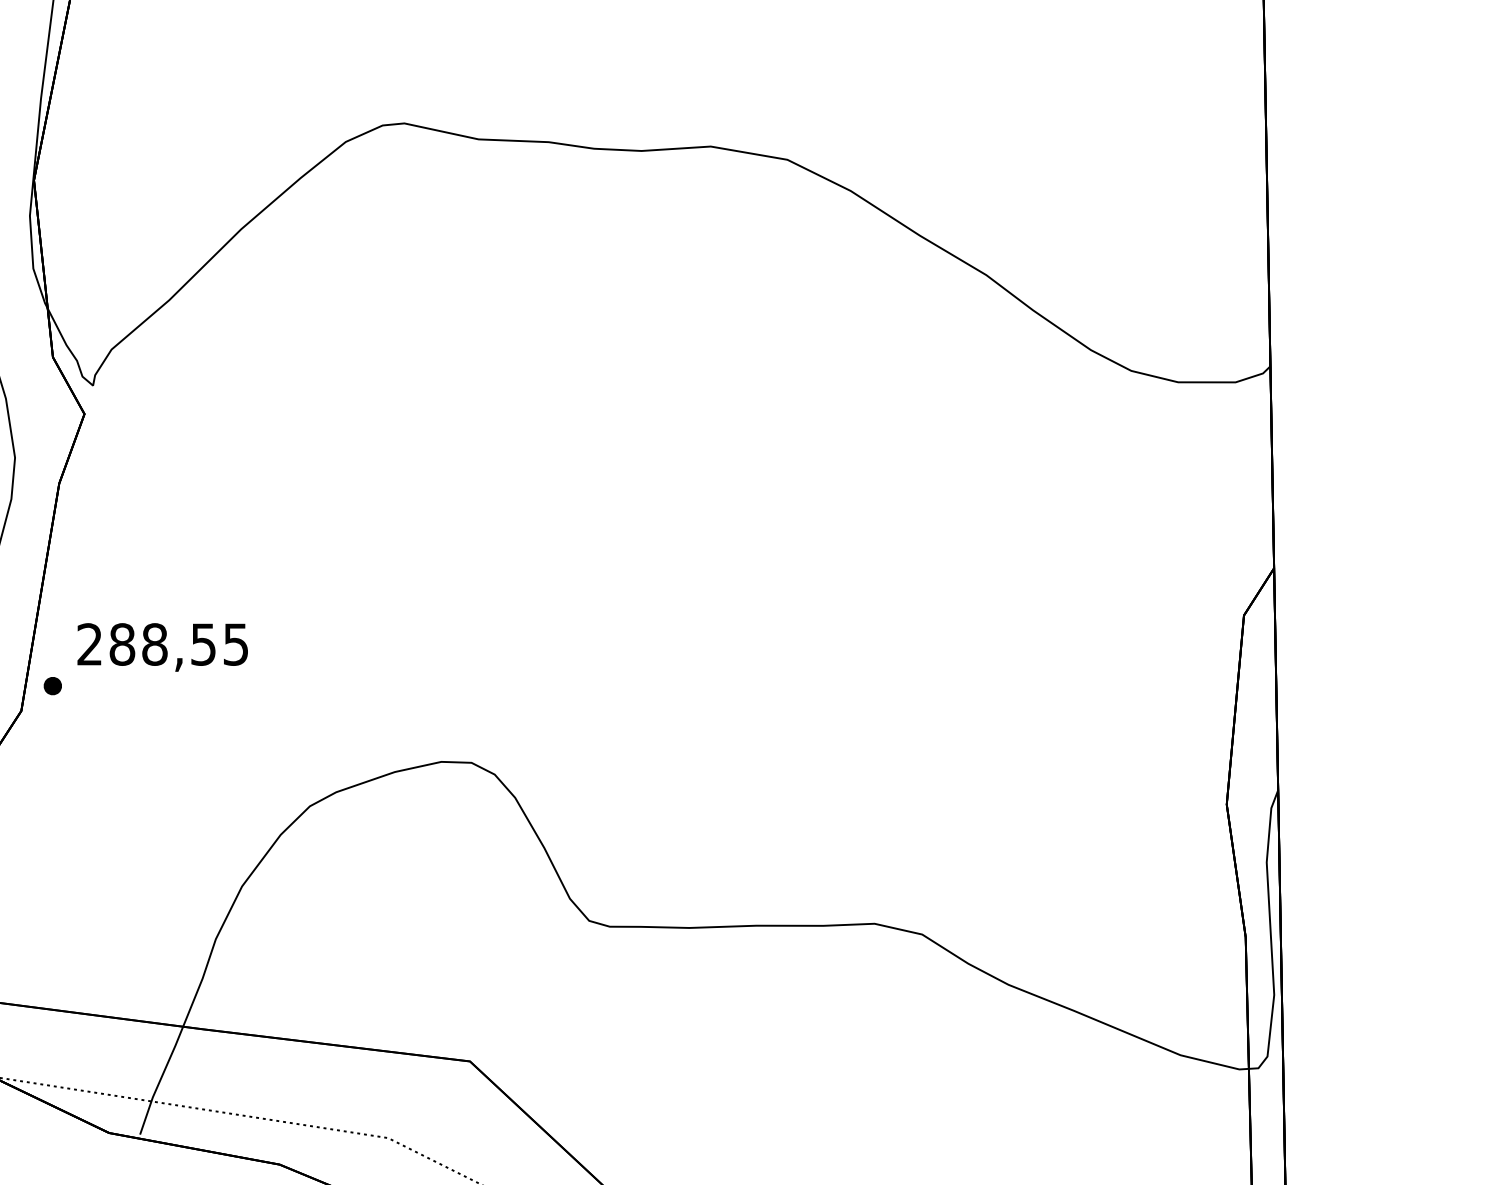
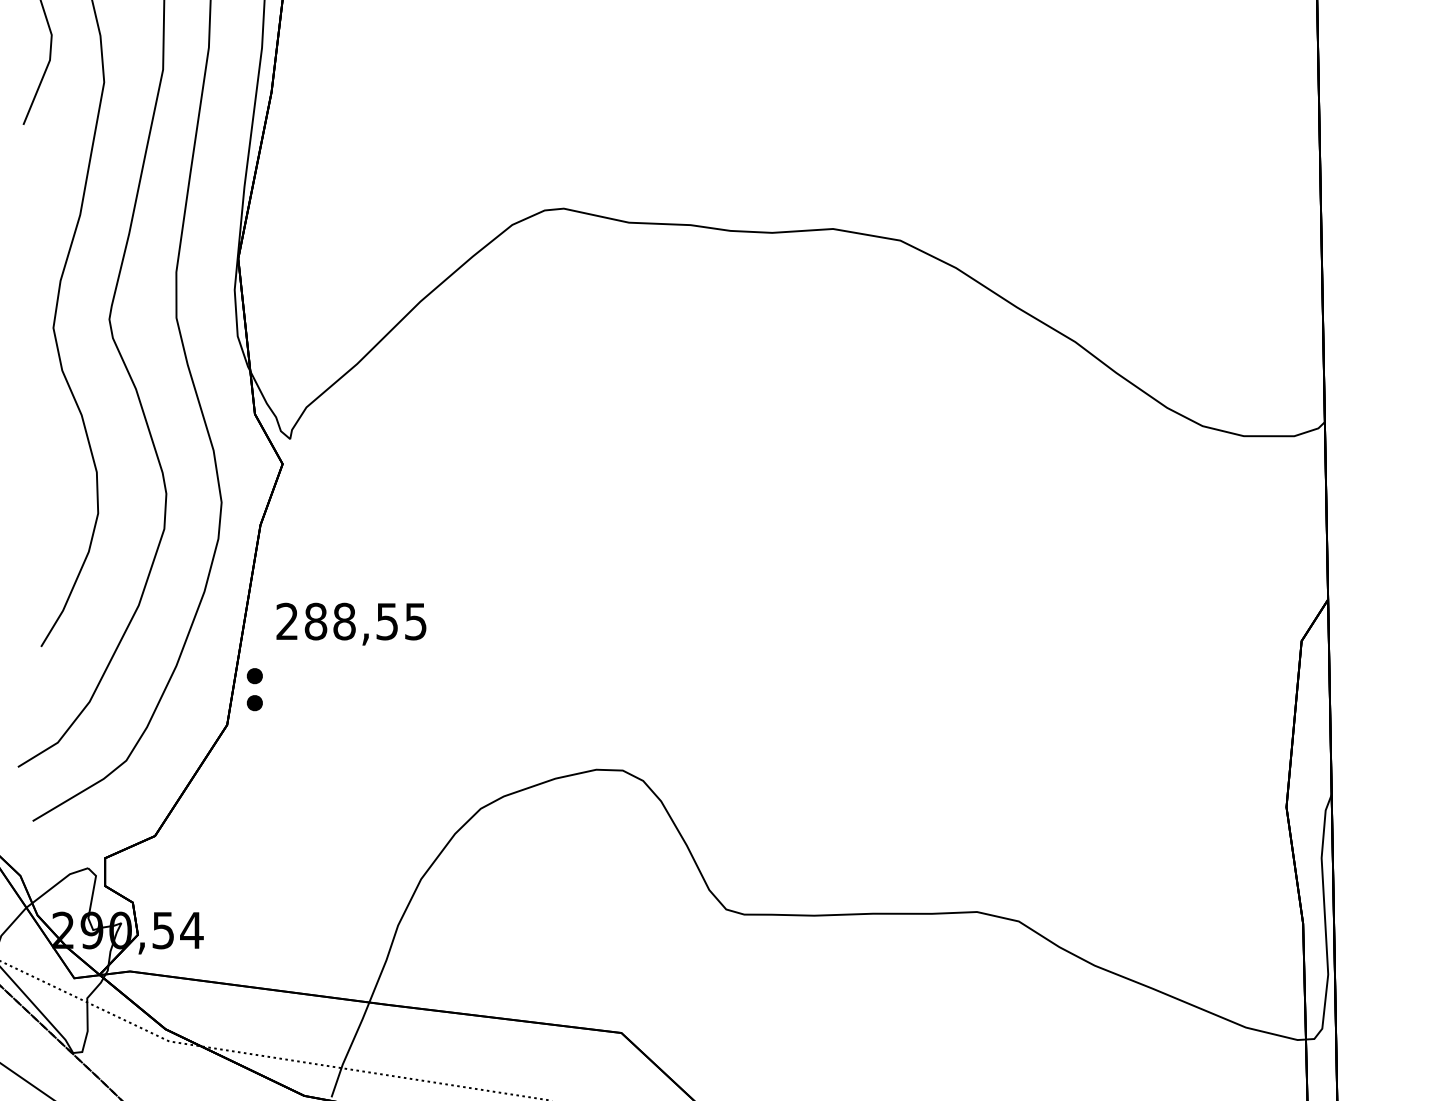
text: (162, 646) -> (351, 623), moved
part: (52, 655) -> (254, 676), added

